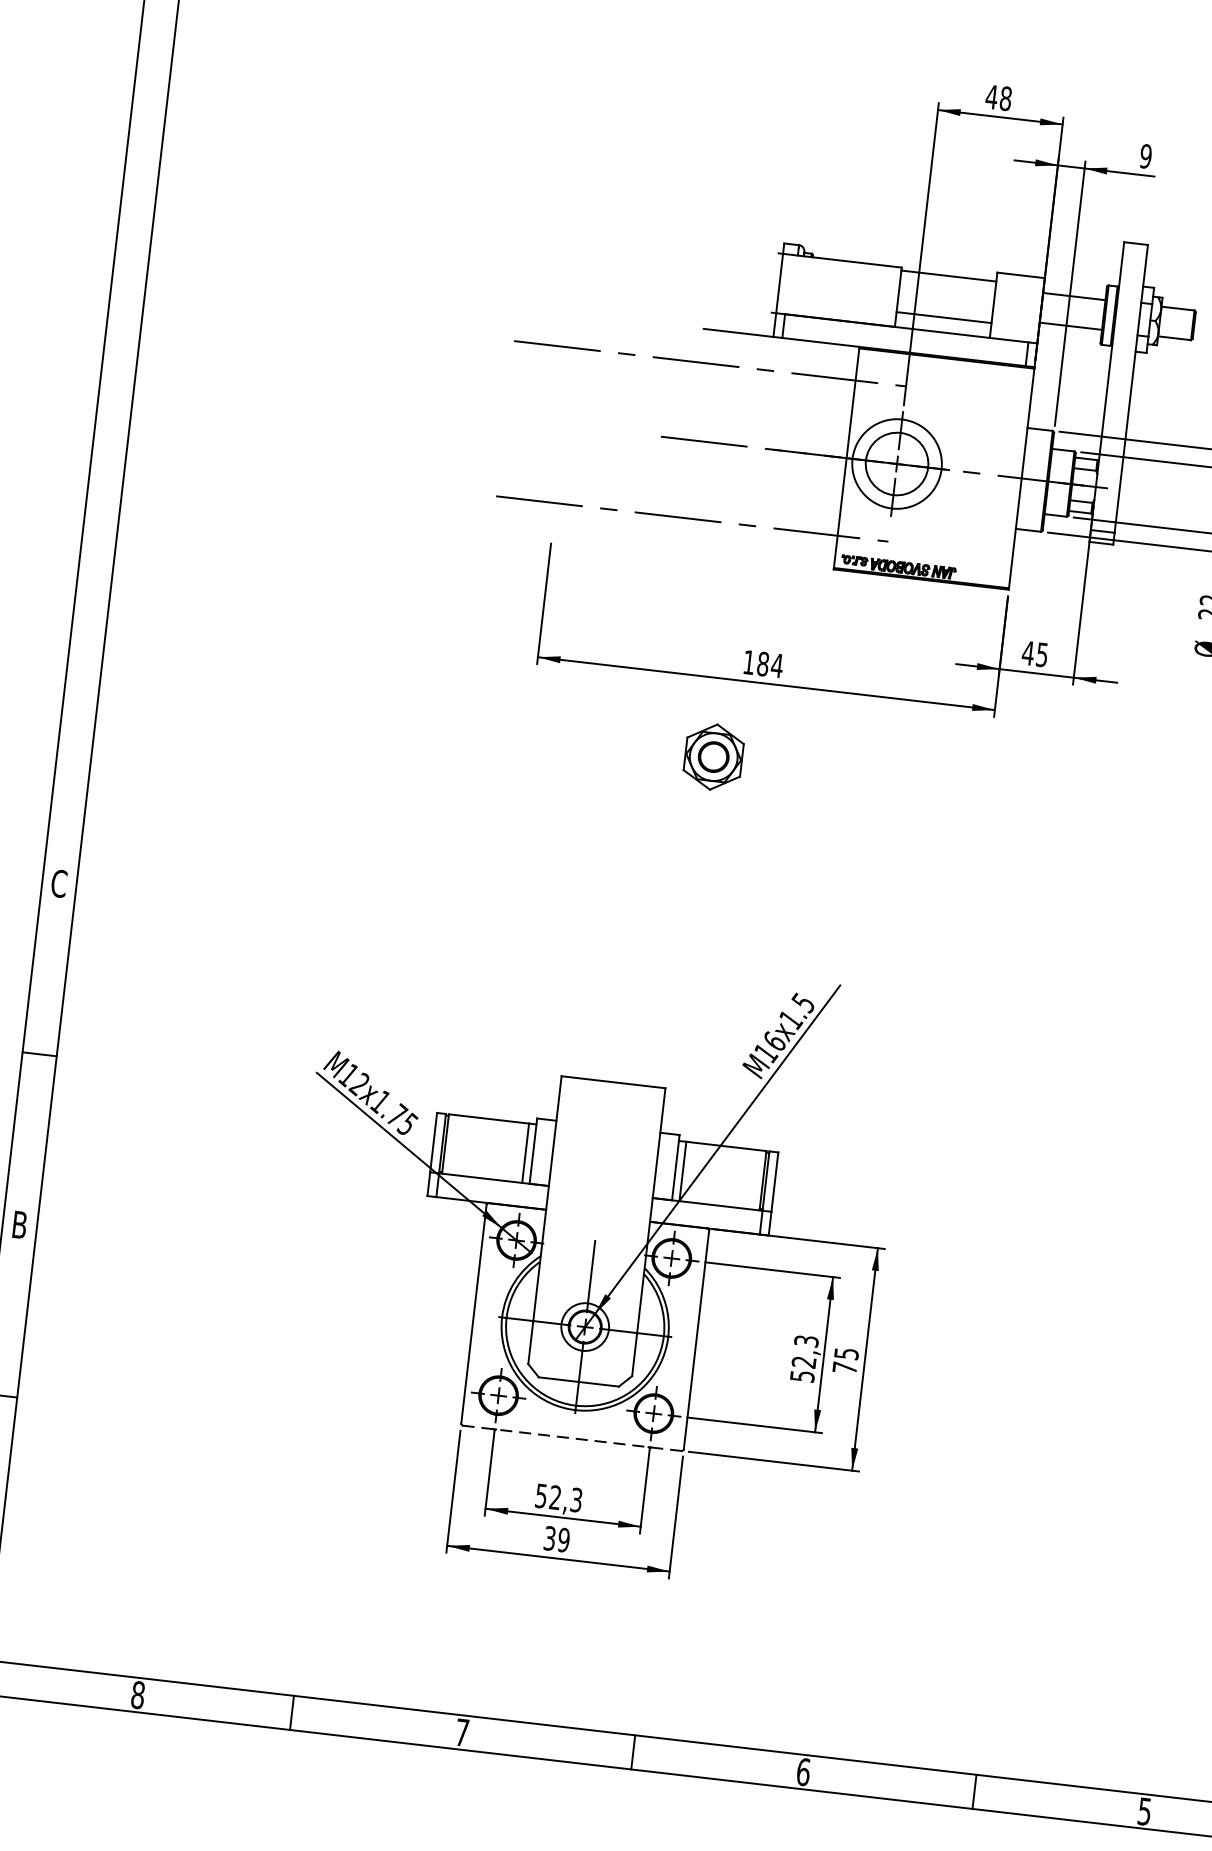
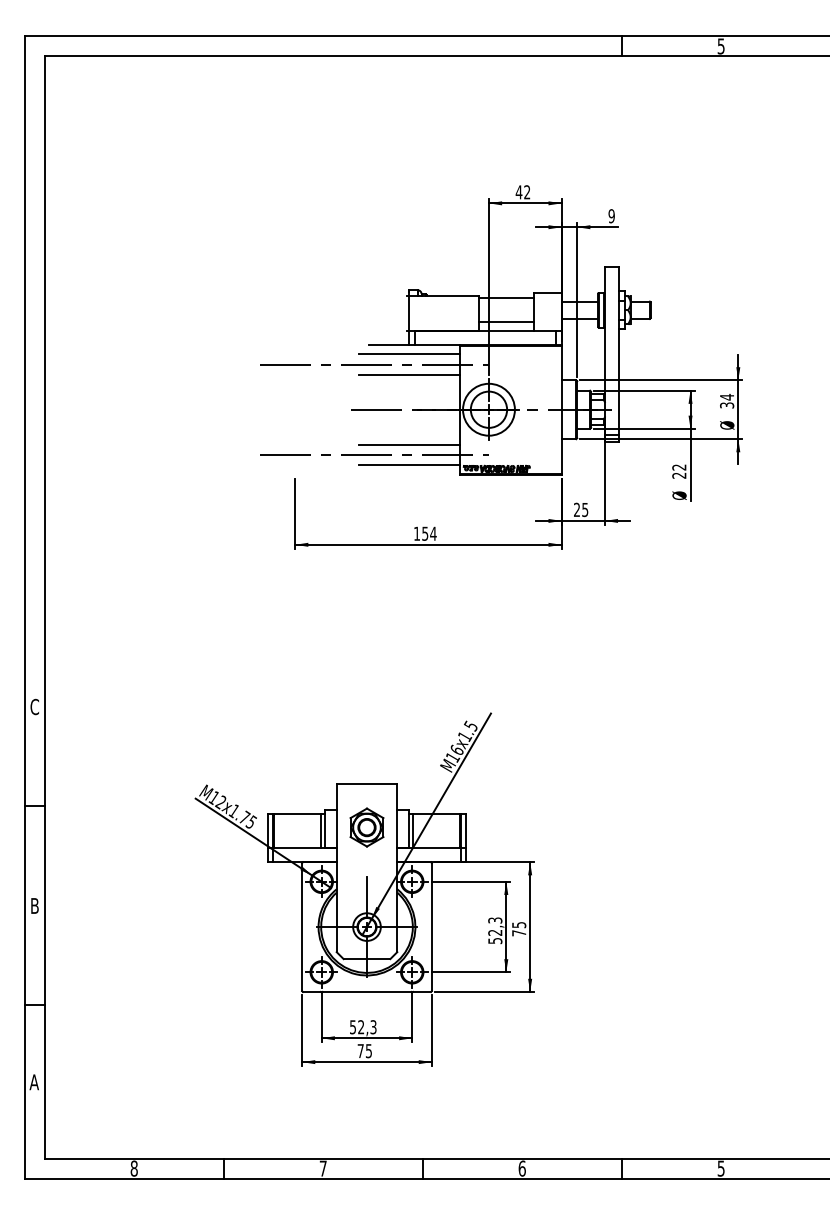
text: (1006, 99) -> (527, 192), 48 -> 42
line: (771, 353) -> (409, 354), added
line: (767, 387) -> (409, 374), added
line: (753, 507) -> (409, 444), added
line: (749, 543) -> (409, 465), added
text: (1027, 652) -> (576, 509), 45 -> 25
text: (763, 663) -> (425, 533), 184 -> 154
part: (712, 756) -> (366, 827), moved
line: (573, 1437) -> (367, 991), dashed -> solid
text: (556, 1539) -> (364, 1051), 39 -> 75

